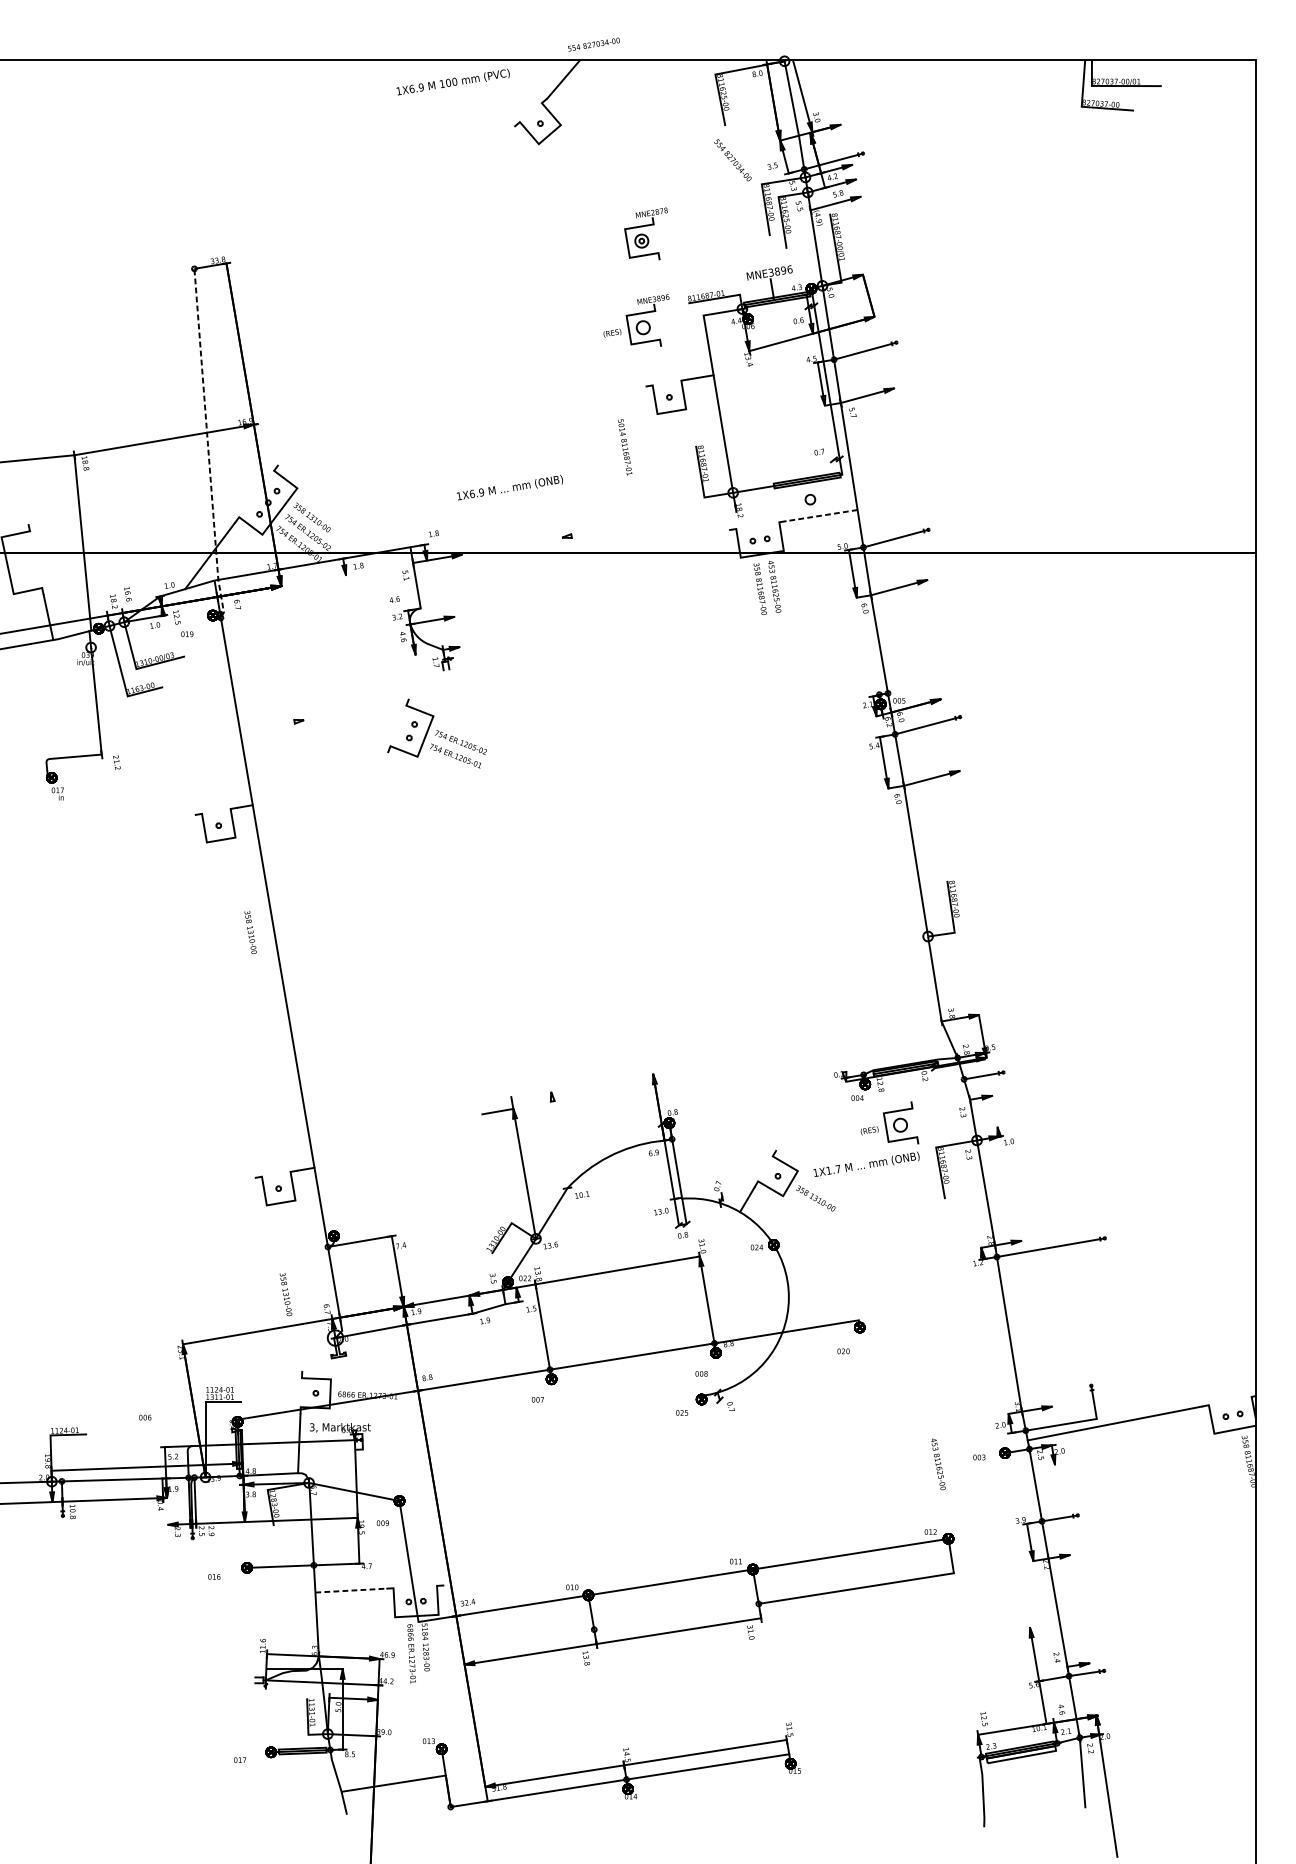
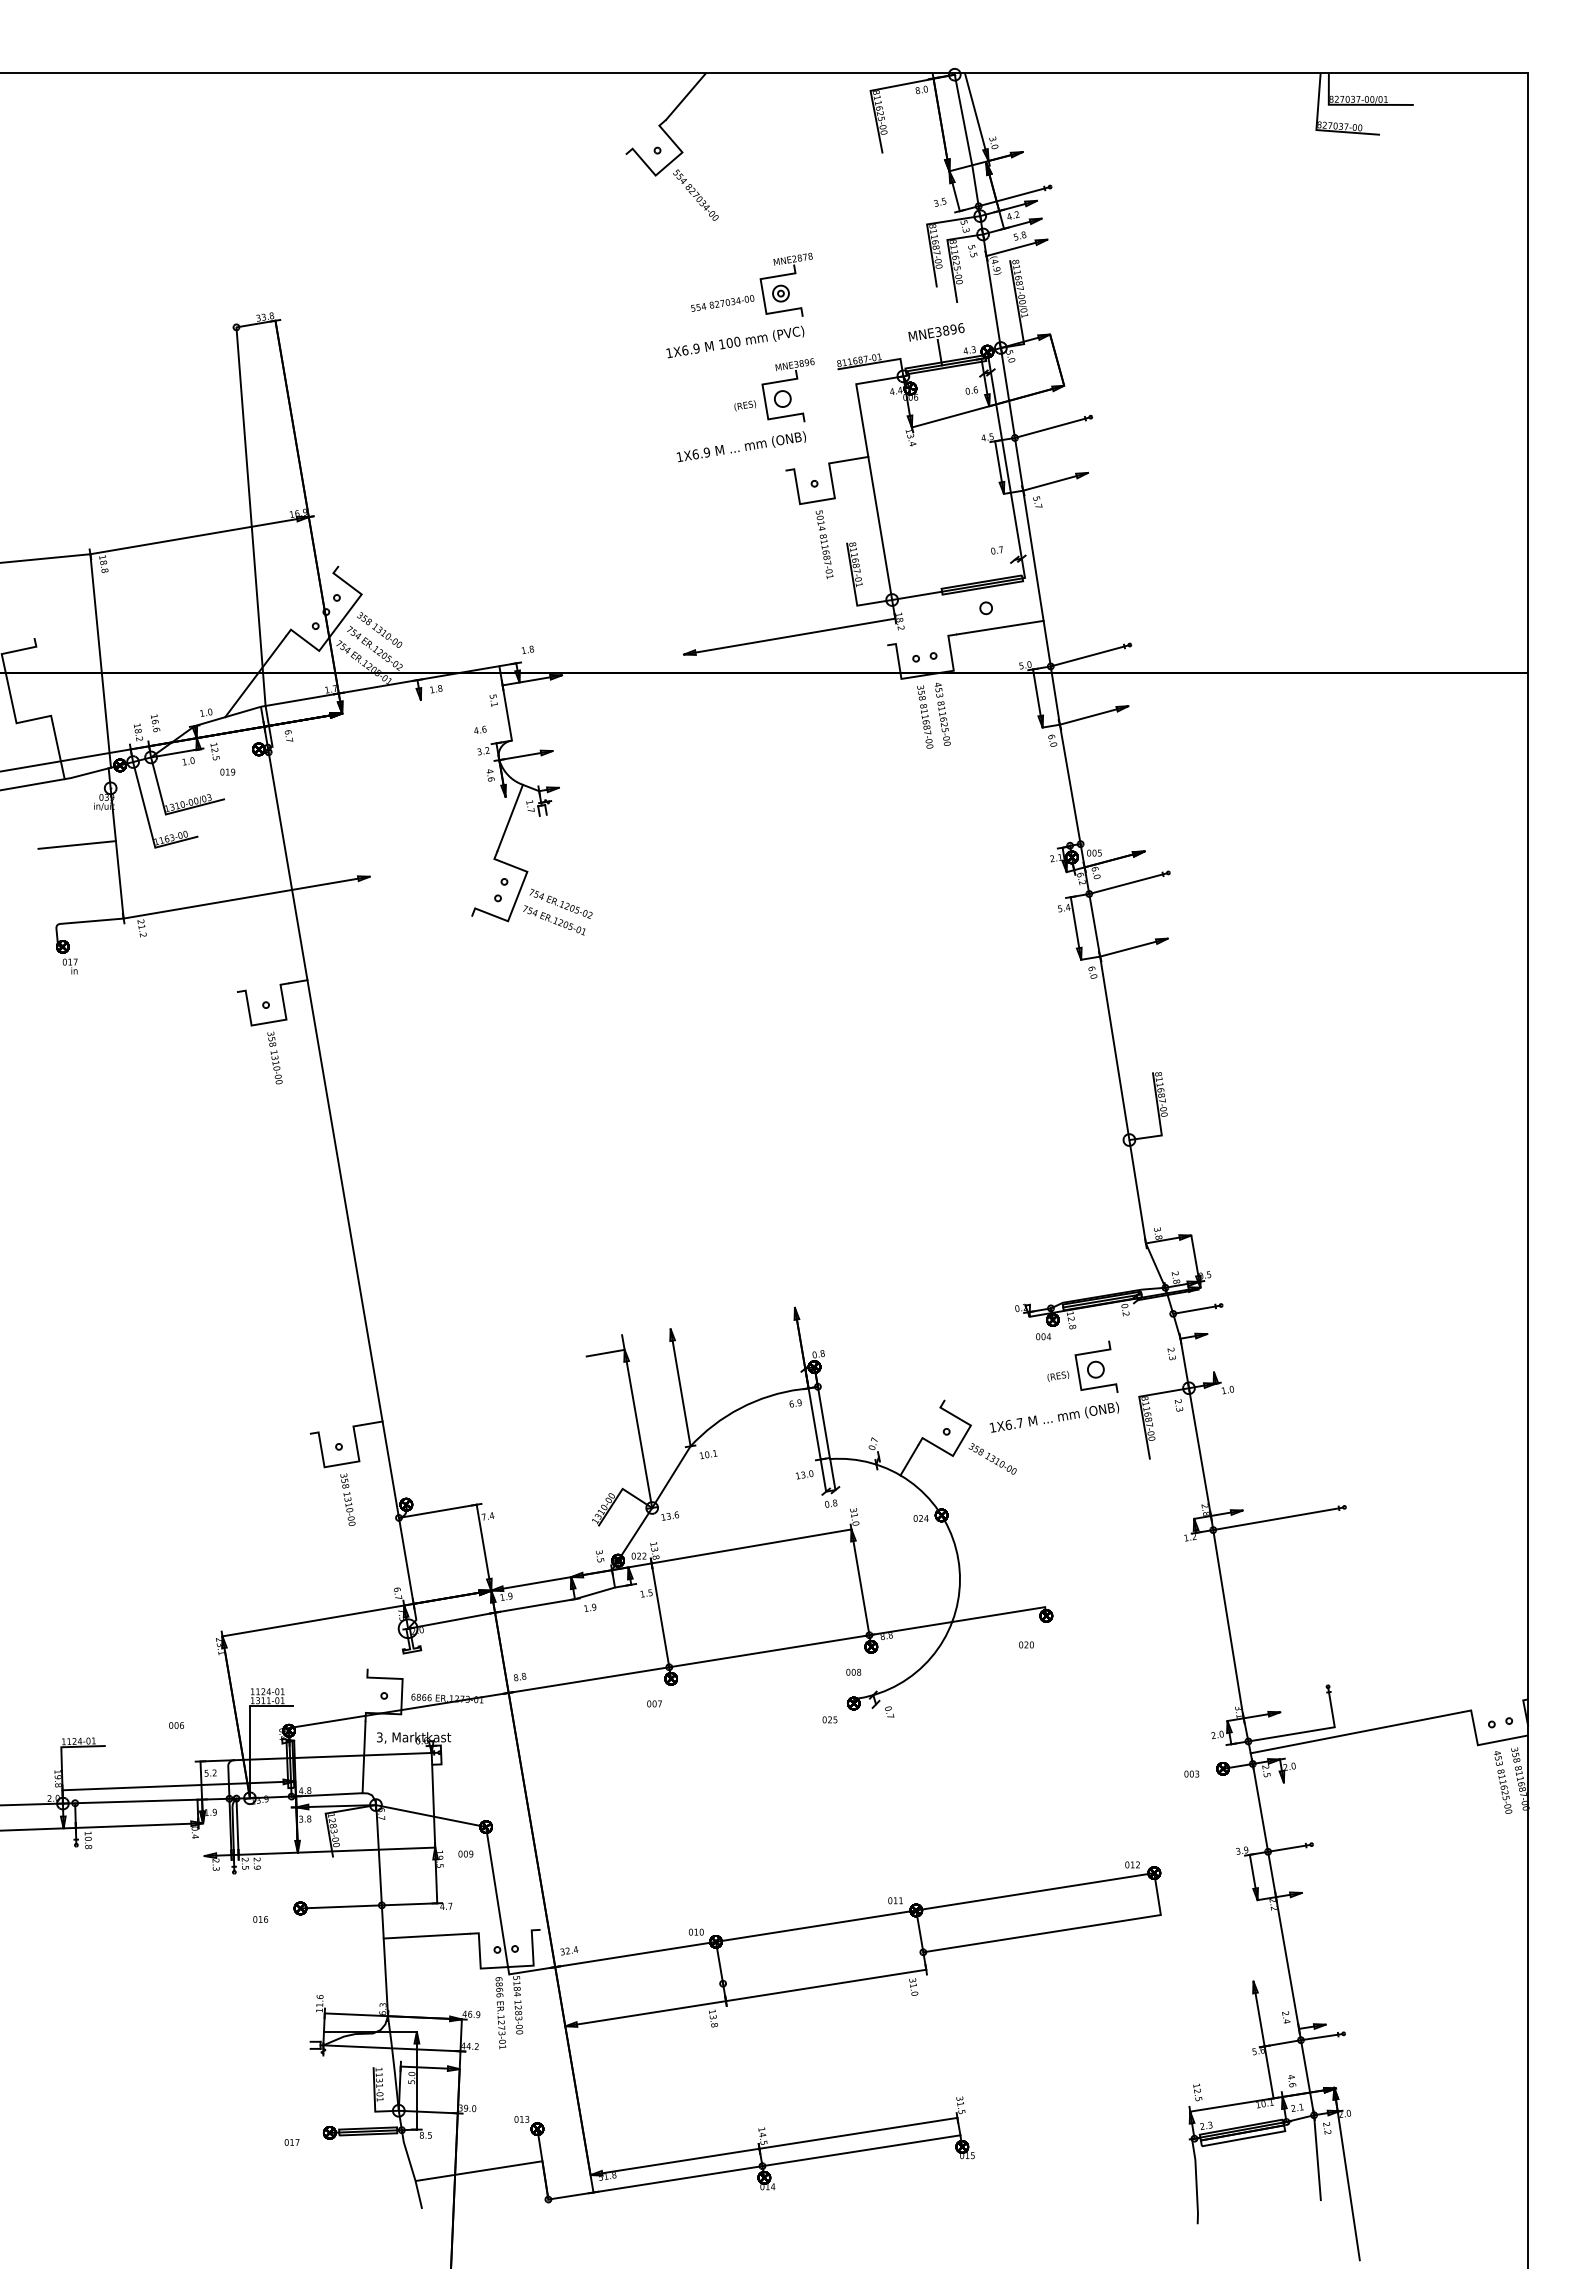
text: (593, 44) -> (722, 303), moved
text: (453, 81) -> (735, 341), moved
text: (732, 159) -> (695, 194), moved
line: (207, 443) -> (252, 540), dashed -> solid
text: (624, 447) -> (824, 544), moved
text: (509, 487) -> (740, 446), moved
line: (822, 515) -> (1000, 627), dashed -> solid
line: (648, 522) -> (789, 636), added
line: (418, 671) -> (509, 817), added
line: (63, 693) -> (76, 844), added
line: (202, 737) -> (246, 897), added
text: (250, 932) -> (274, 1057), moved
line: (559, 1139) -> (680, 1387), added
text: (828, 1170) -> (1008, 1424), 1X1.7 -> 1X6.7
text: (285, 1294) -> (347, 1499), moved
text: (938, 1464) -> (1503, 1782), moved
line: (351, 1590) -> (427, 1936), dashed -> solid

